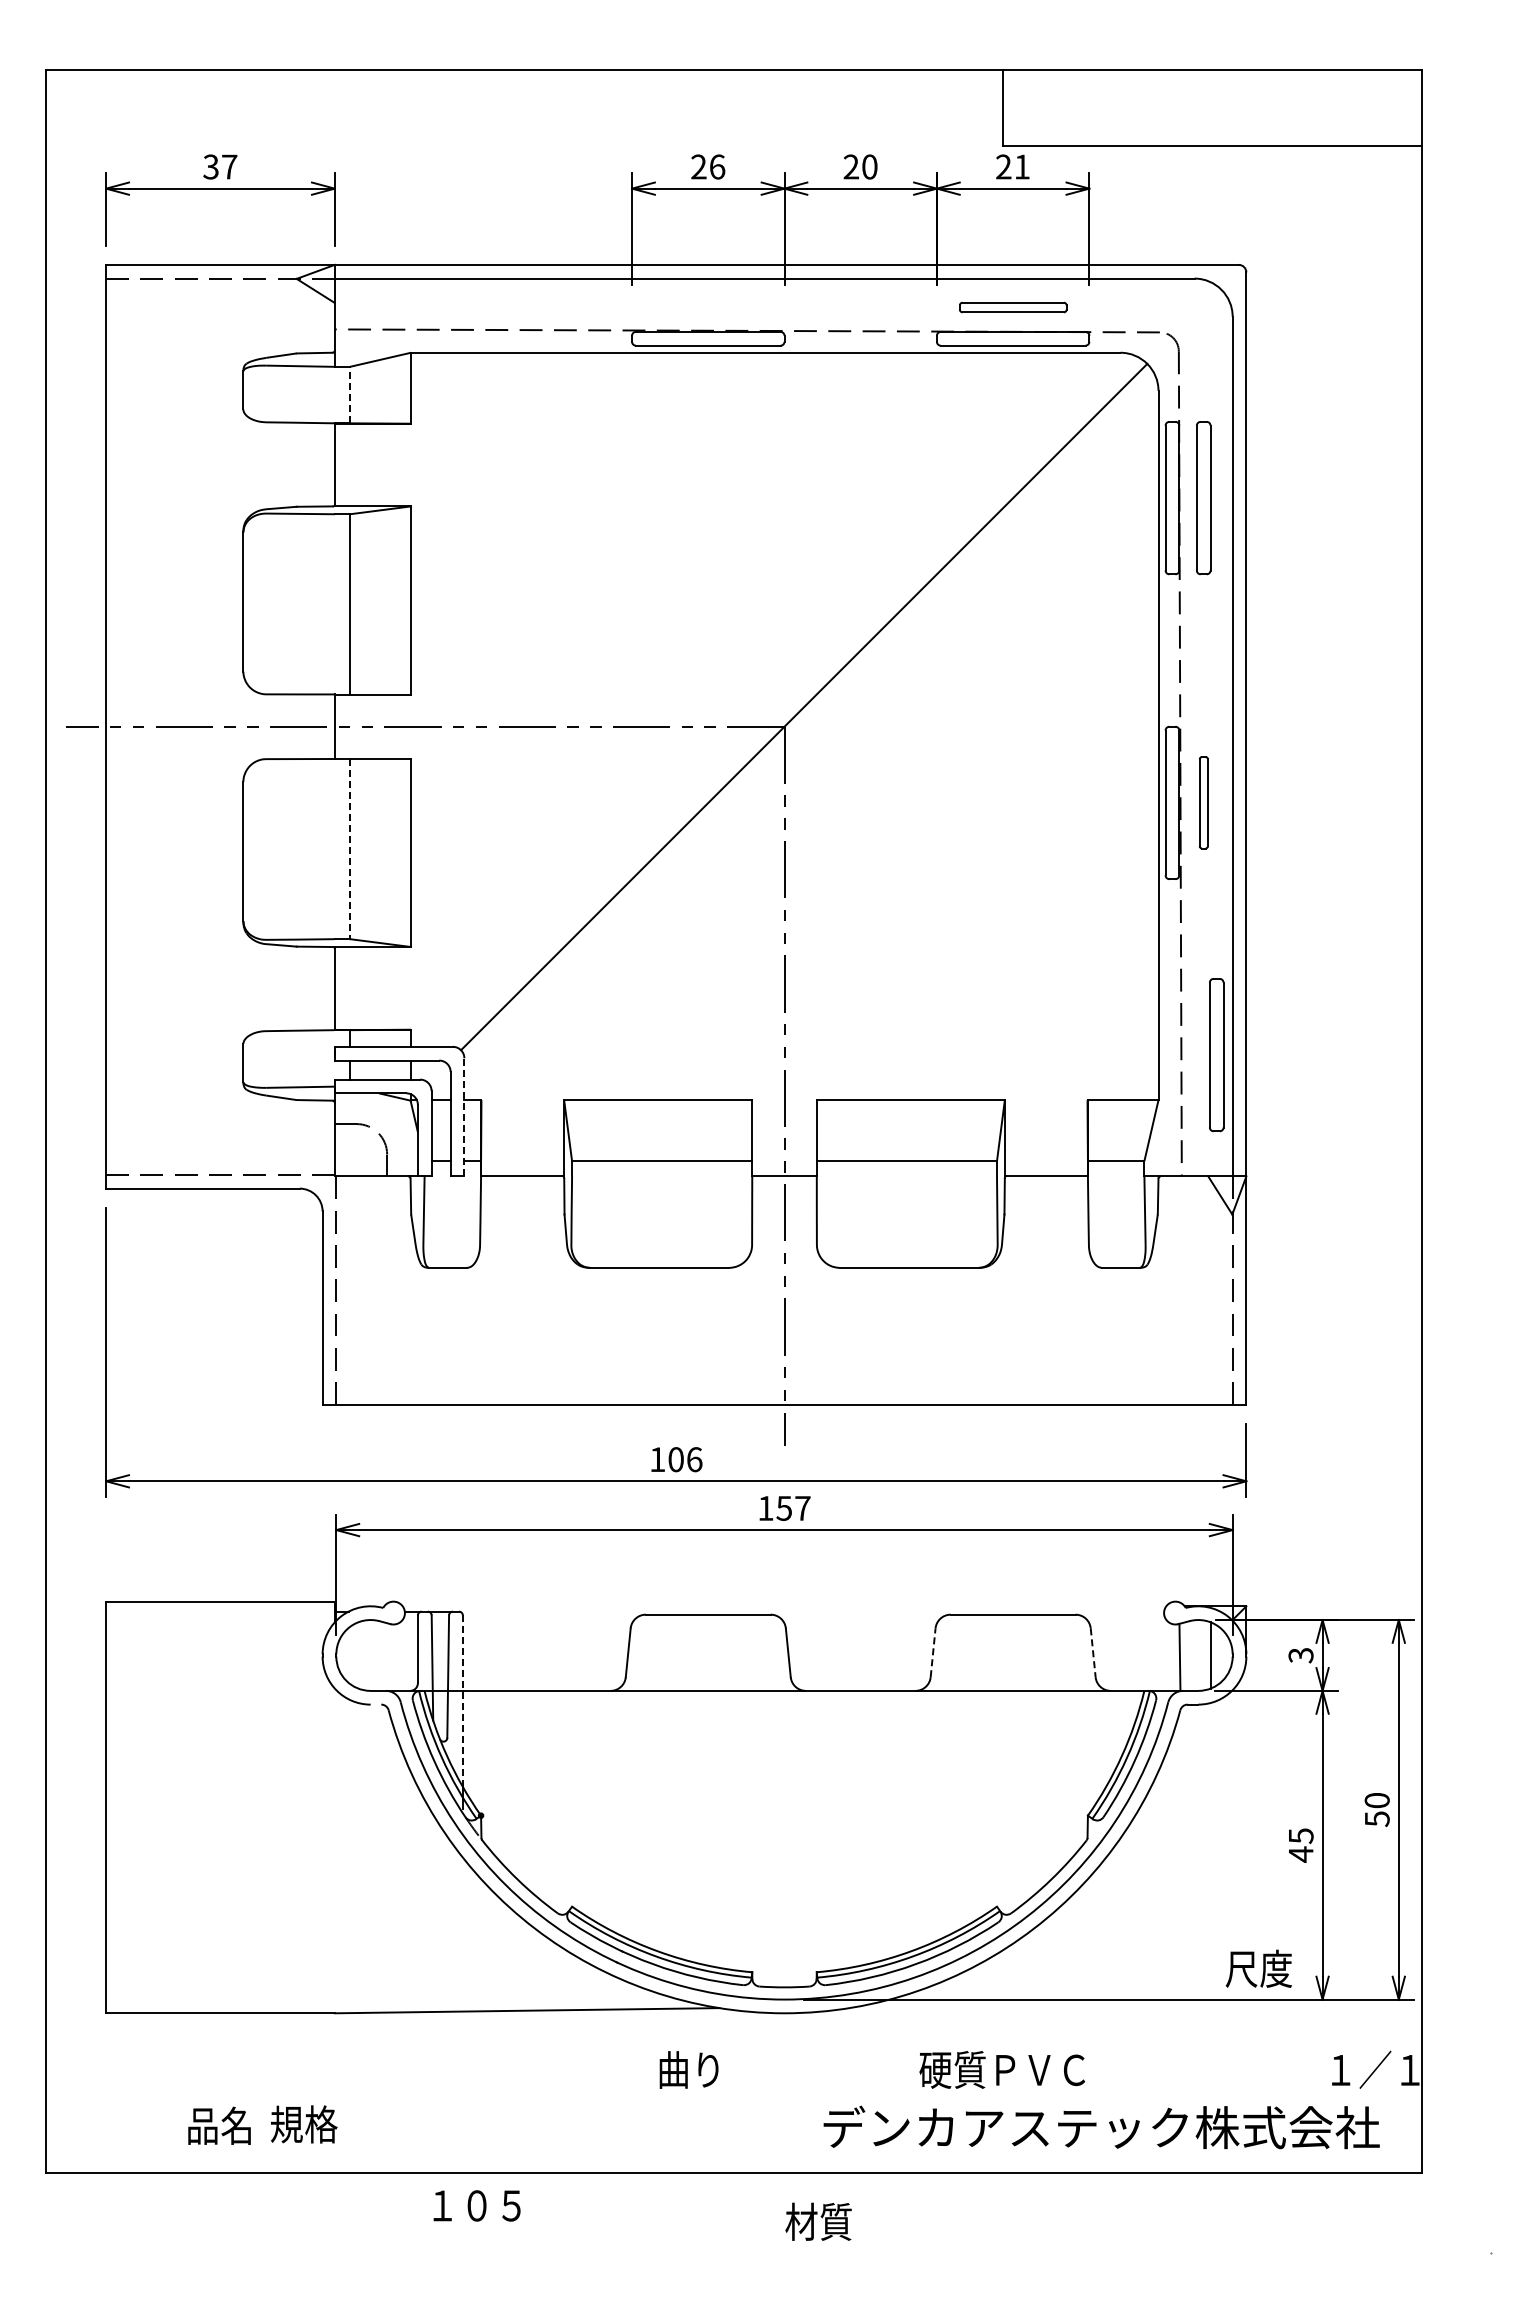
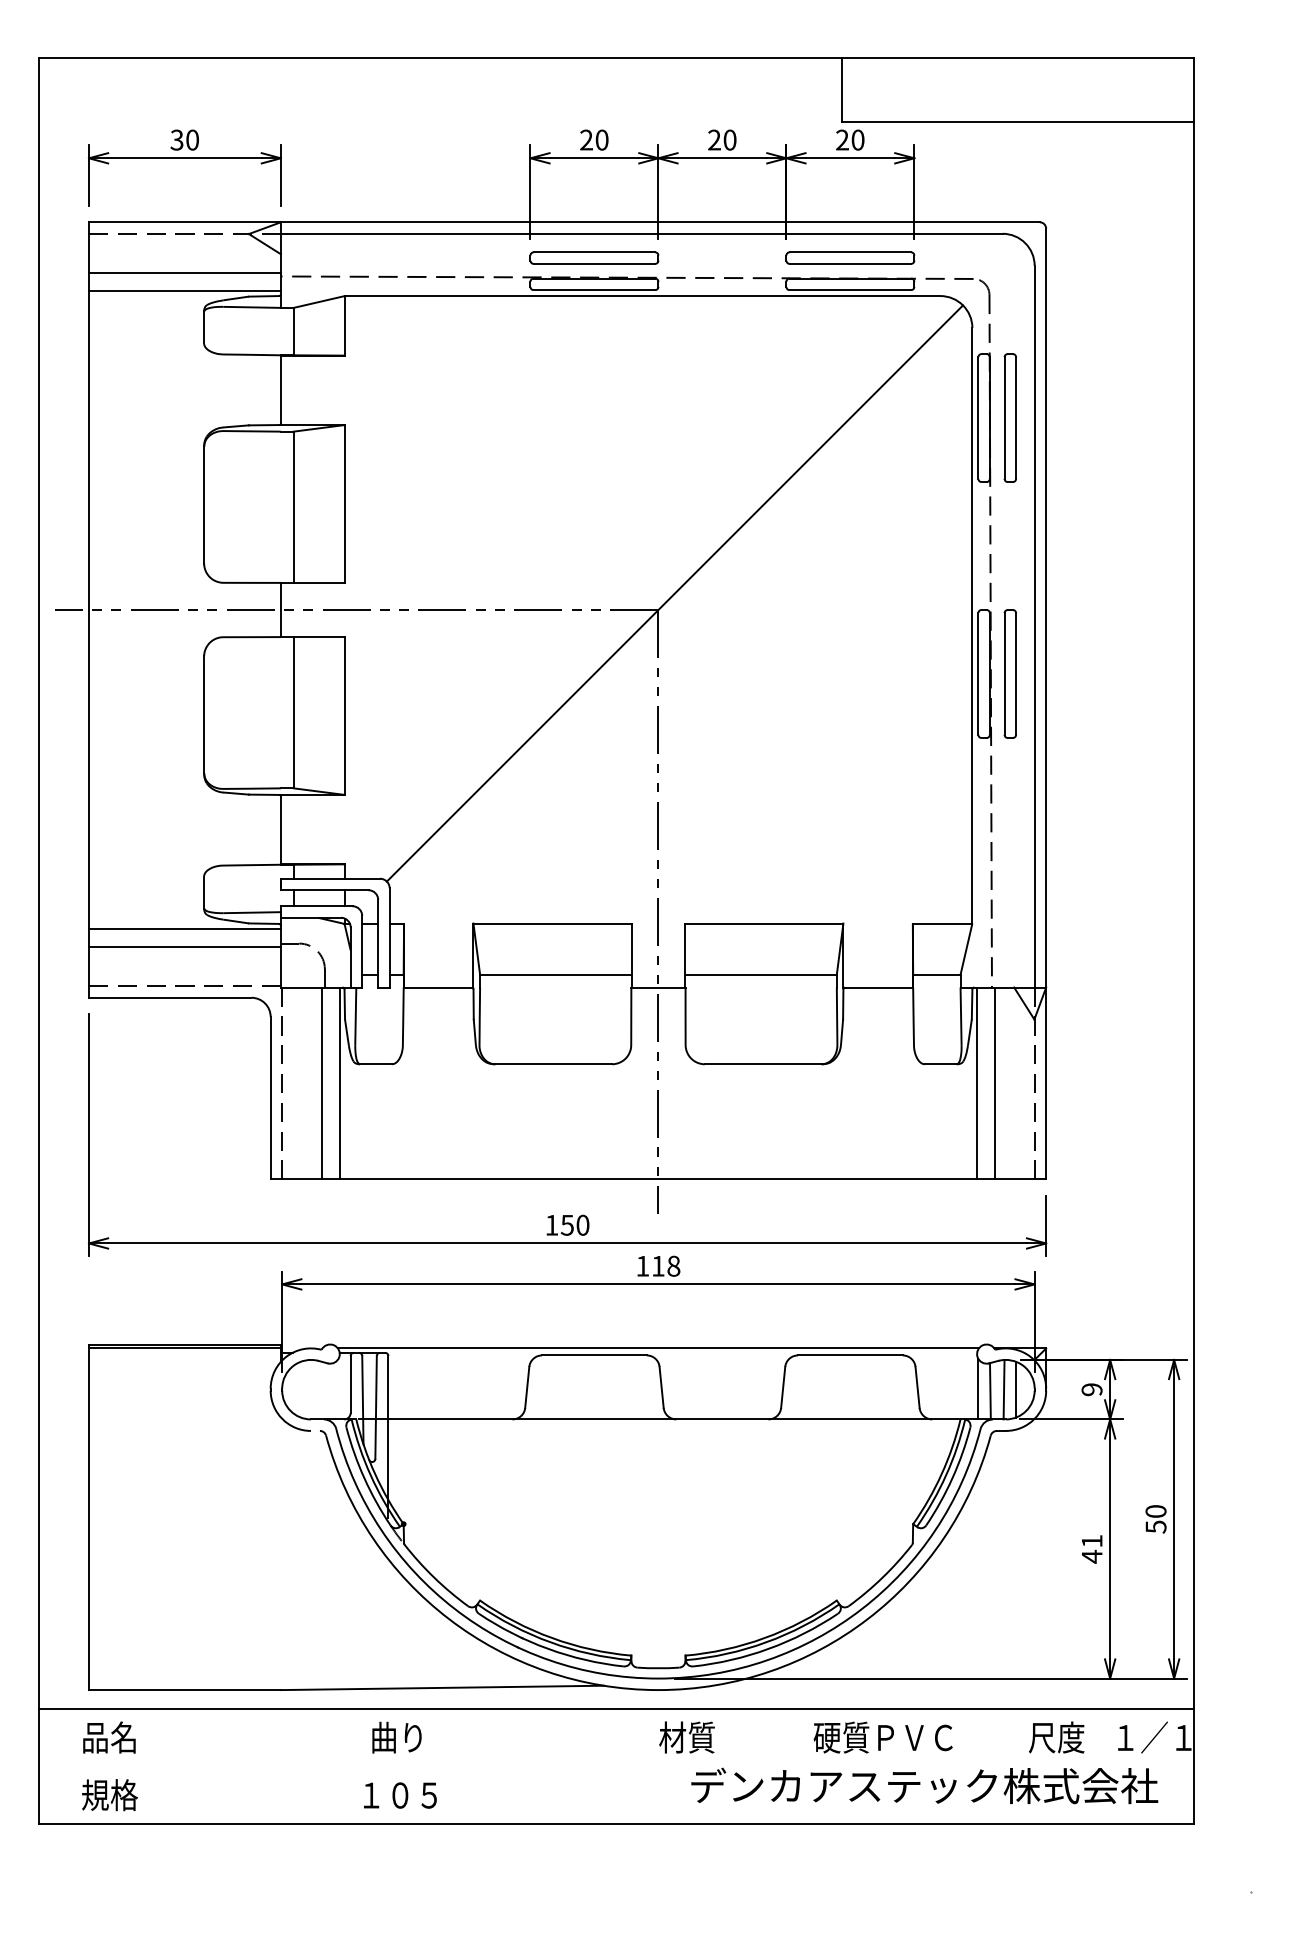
text: (229, 166) -> (192, 139), 37 -> 30
text: (717, 166) -> (602, 139), 26 -> 20
text: (1021, 166) -> (857, 139), 21 -> 20
part: (708, 307) -> (594, 258), added
part: (1013, 307) -> (850, 258), size x1.43
line: (220, 325) -> (184, 273), added
line: (220, 347) -> (184, 291), added
line: (350, 394) -> (294, 331), dashed -> solid
part: (1203, 802) -> (1010, 673), size x1.67
line: (350, 849) -> (294, 713), dashed -> solid
part: (1216, 1055) -> (1021, 886), removed
line: (220, 1106) -> (184, 928), added
line: (464, 1116) -> (389, 937), dashed -> solid
line: (220, 1127) -> (184, 946), added
line: (383, 1290) -> (321, 1083), added
line: (404, 1290) -> (339, 1083), added
line: (1164, 1290) -> (977, 1083), added
line: (1185, 1290) -> (995, 1083), added
text: (685, 1459) -> (575, 1225), 106 -> 150
text: (793, 1508) -> (665, 1266), 157 -> 118
line: (220, 1606) -> (184, 1348), added
line: (784, 1606) -> (658, 1348), added
line: (933, 1652) -> (783, 1387), dashed -> solid
line: (1093, 1652) -> (917, 1387), dashed -> solid
line: (1165, 1654) -> (978, 1388), added
line: (1195, 1655) -> (1003, 1389), added
text: (1300, 1655) -> (1091, 1389), 3 -> 9
line: (462, 1701) -> (388, 1428), dashed -> solid
text: (1301, 1836) -> (1092, 1541), 45 -> 41
text: (1258, 1968) -> (1056, 1737), moved
line: (734, 2036) -> (616, 1709), added
text: (688, 2069) -> (396, 1737), moved
text: (1002, 2069) -> (883, 1737), moved
text: (304, 2124) -> (110, 1795), moved
text: (219, 2125) -> (109, 1737), moved
text: (476, 2205) -> (399, 1795), moved
text: (818, 2221) -> (686, 1737), moved

